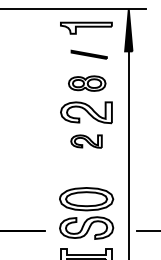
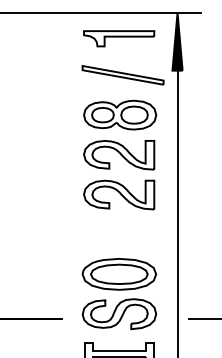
part: (88, 54) -> (122, 75), size x1.67
part: (87, 83) -> (120, 114), size x1.43
part: (86, 141) -> (119, 194), size x1.67

